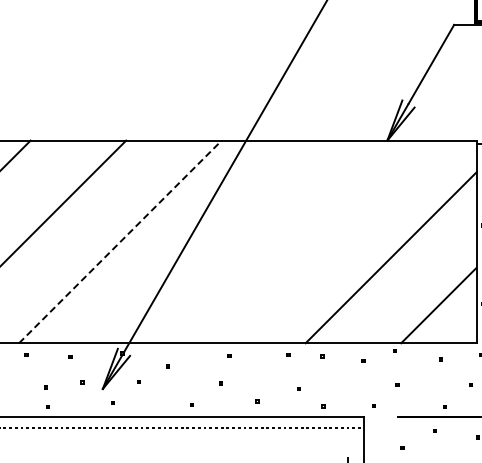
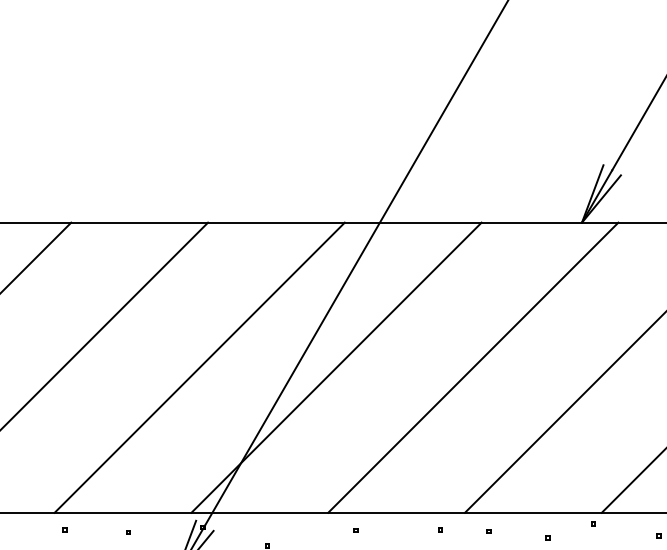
line: (120, 241) -> (199, 367), dashed -> solid
line: (215, 241) -> (335, 367), added
line: (311, 241) -> (473, 367), added

